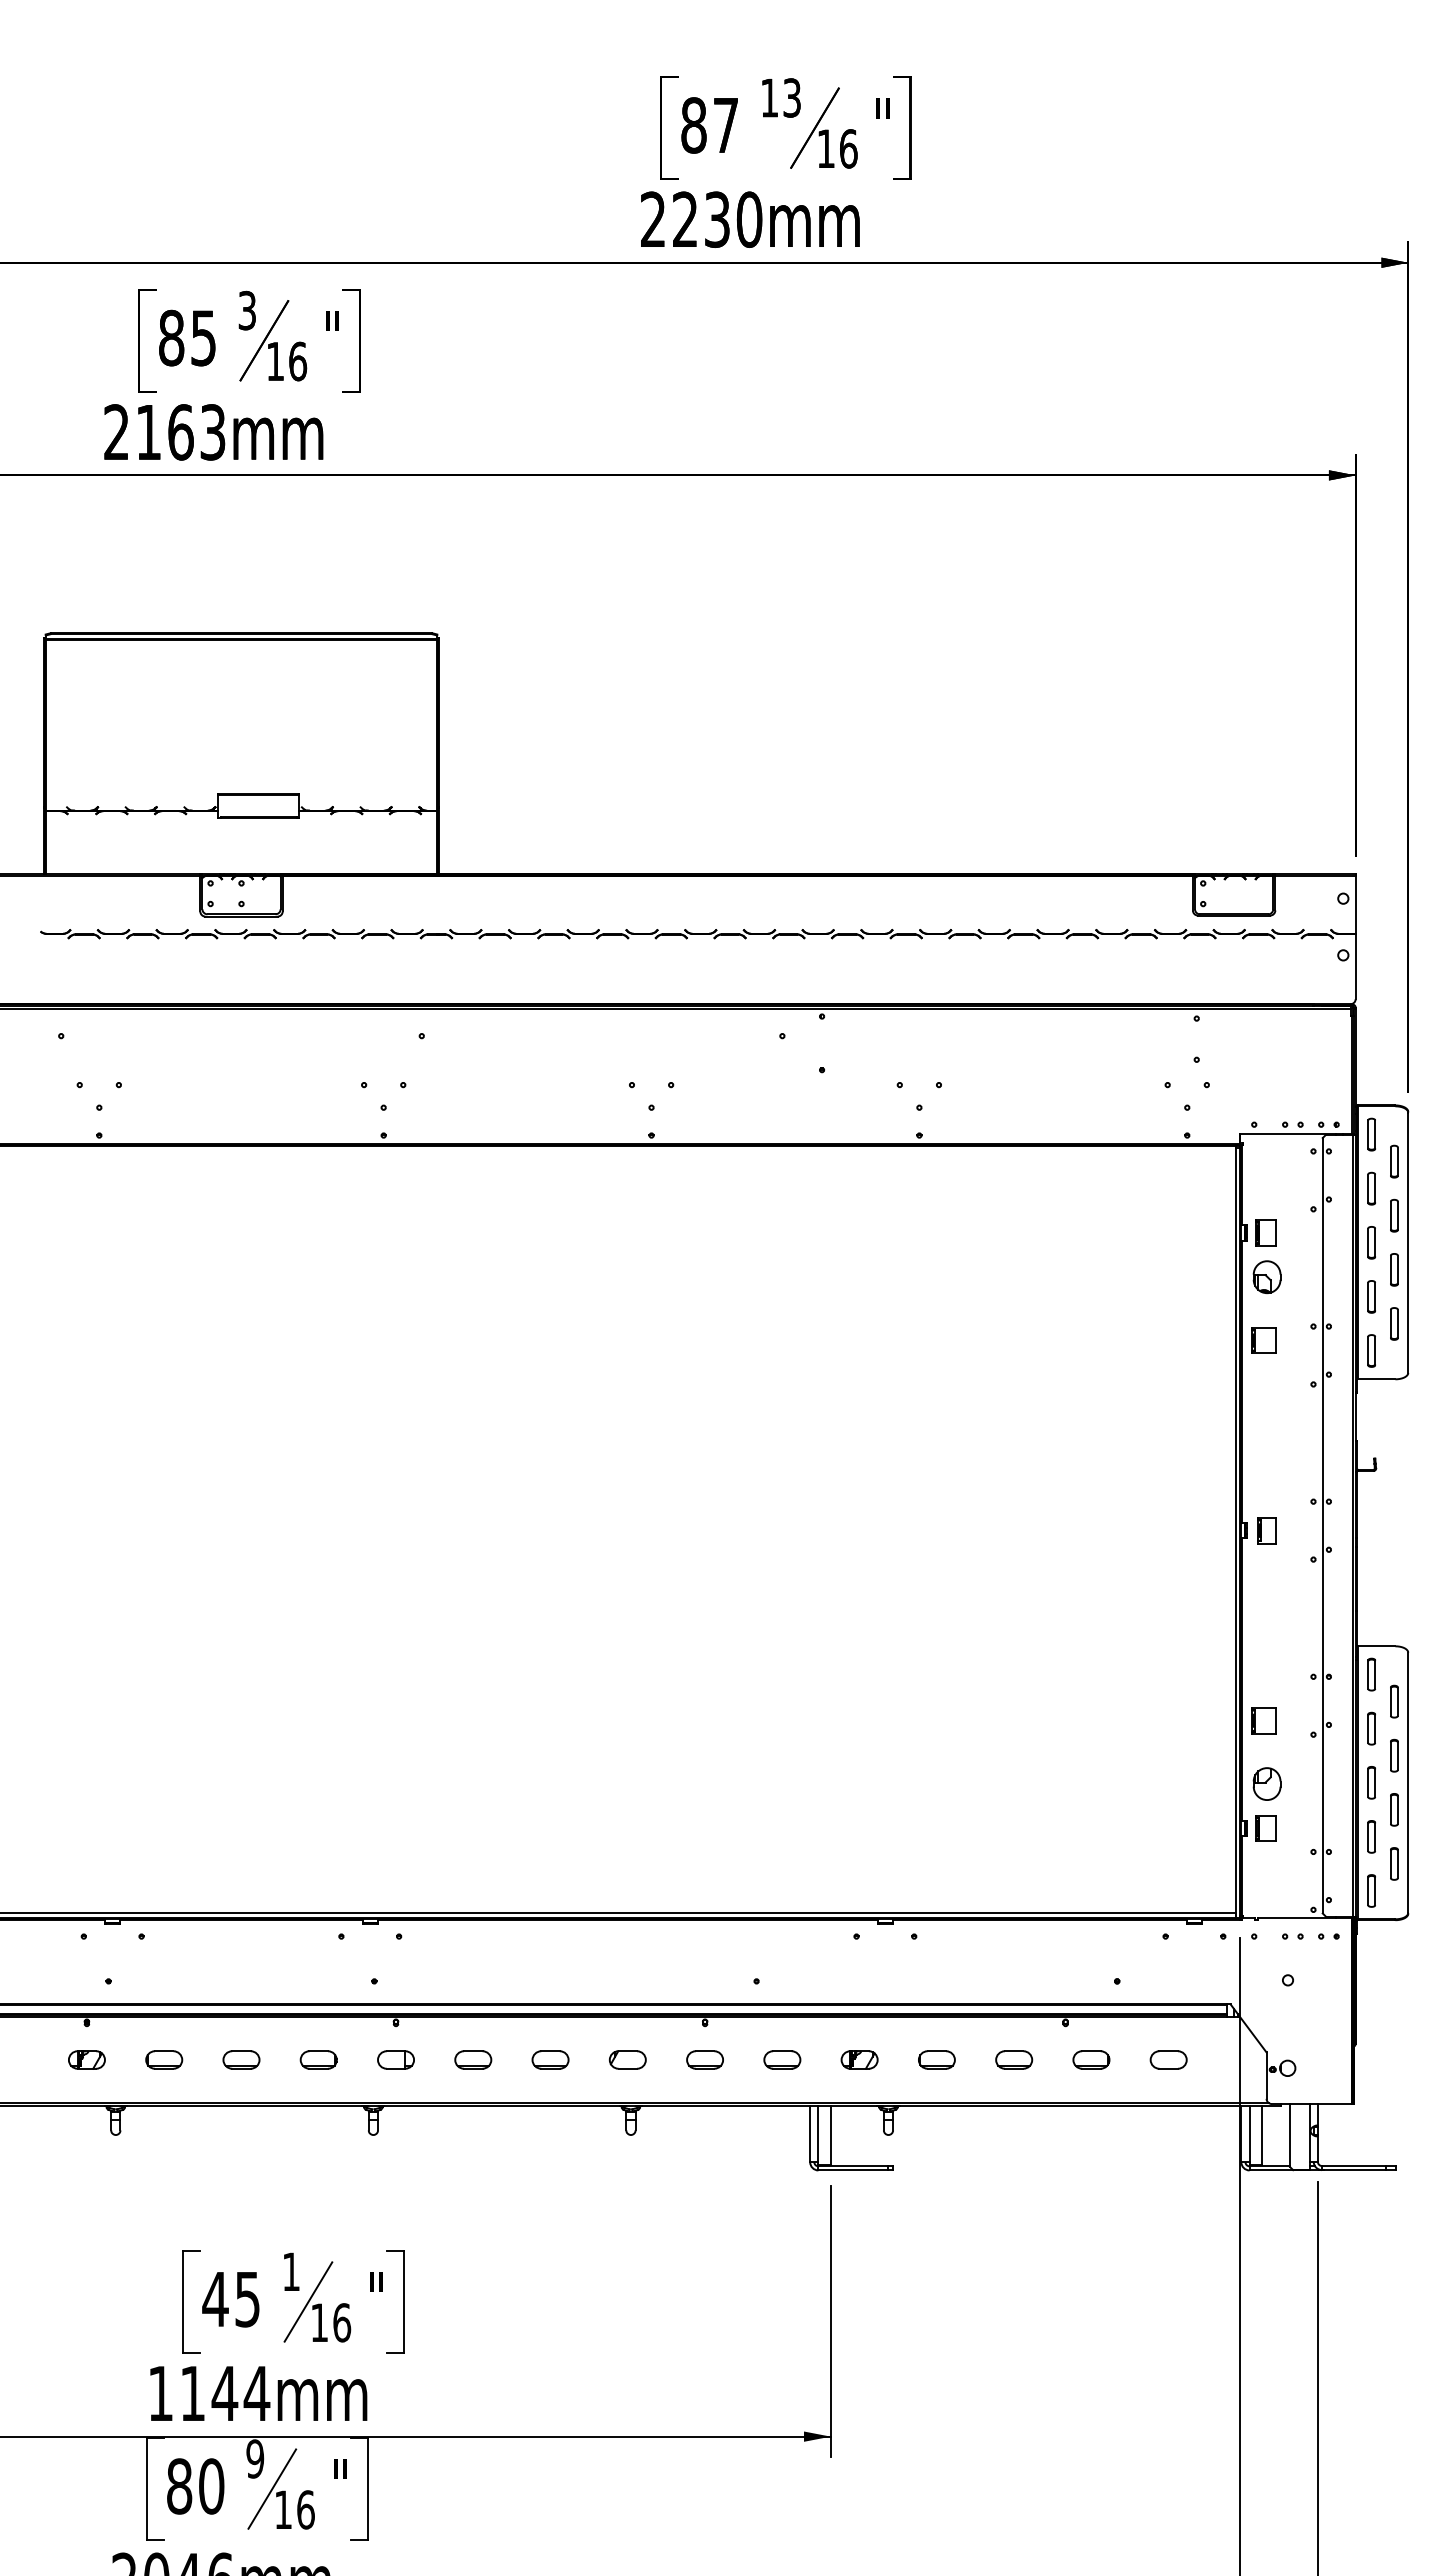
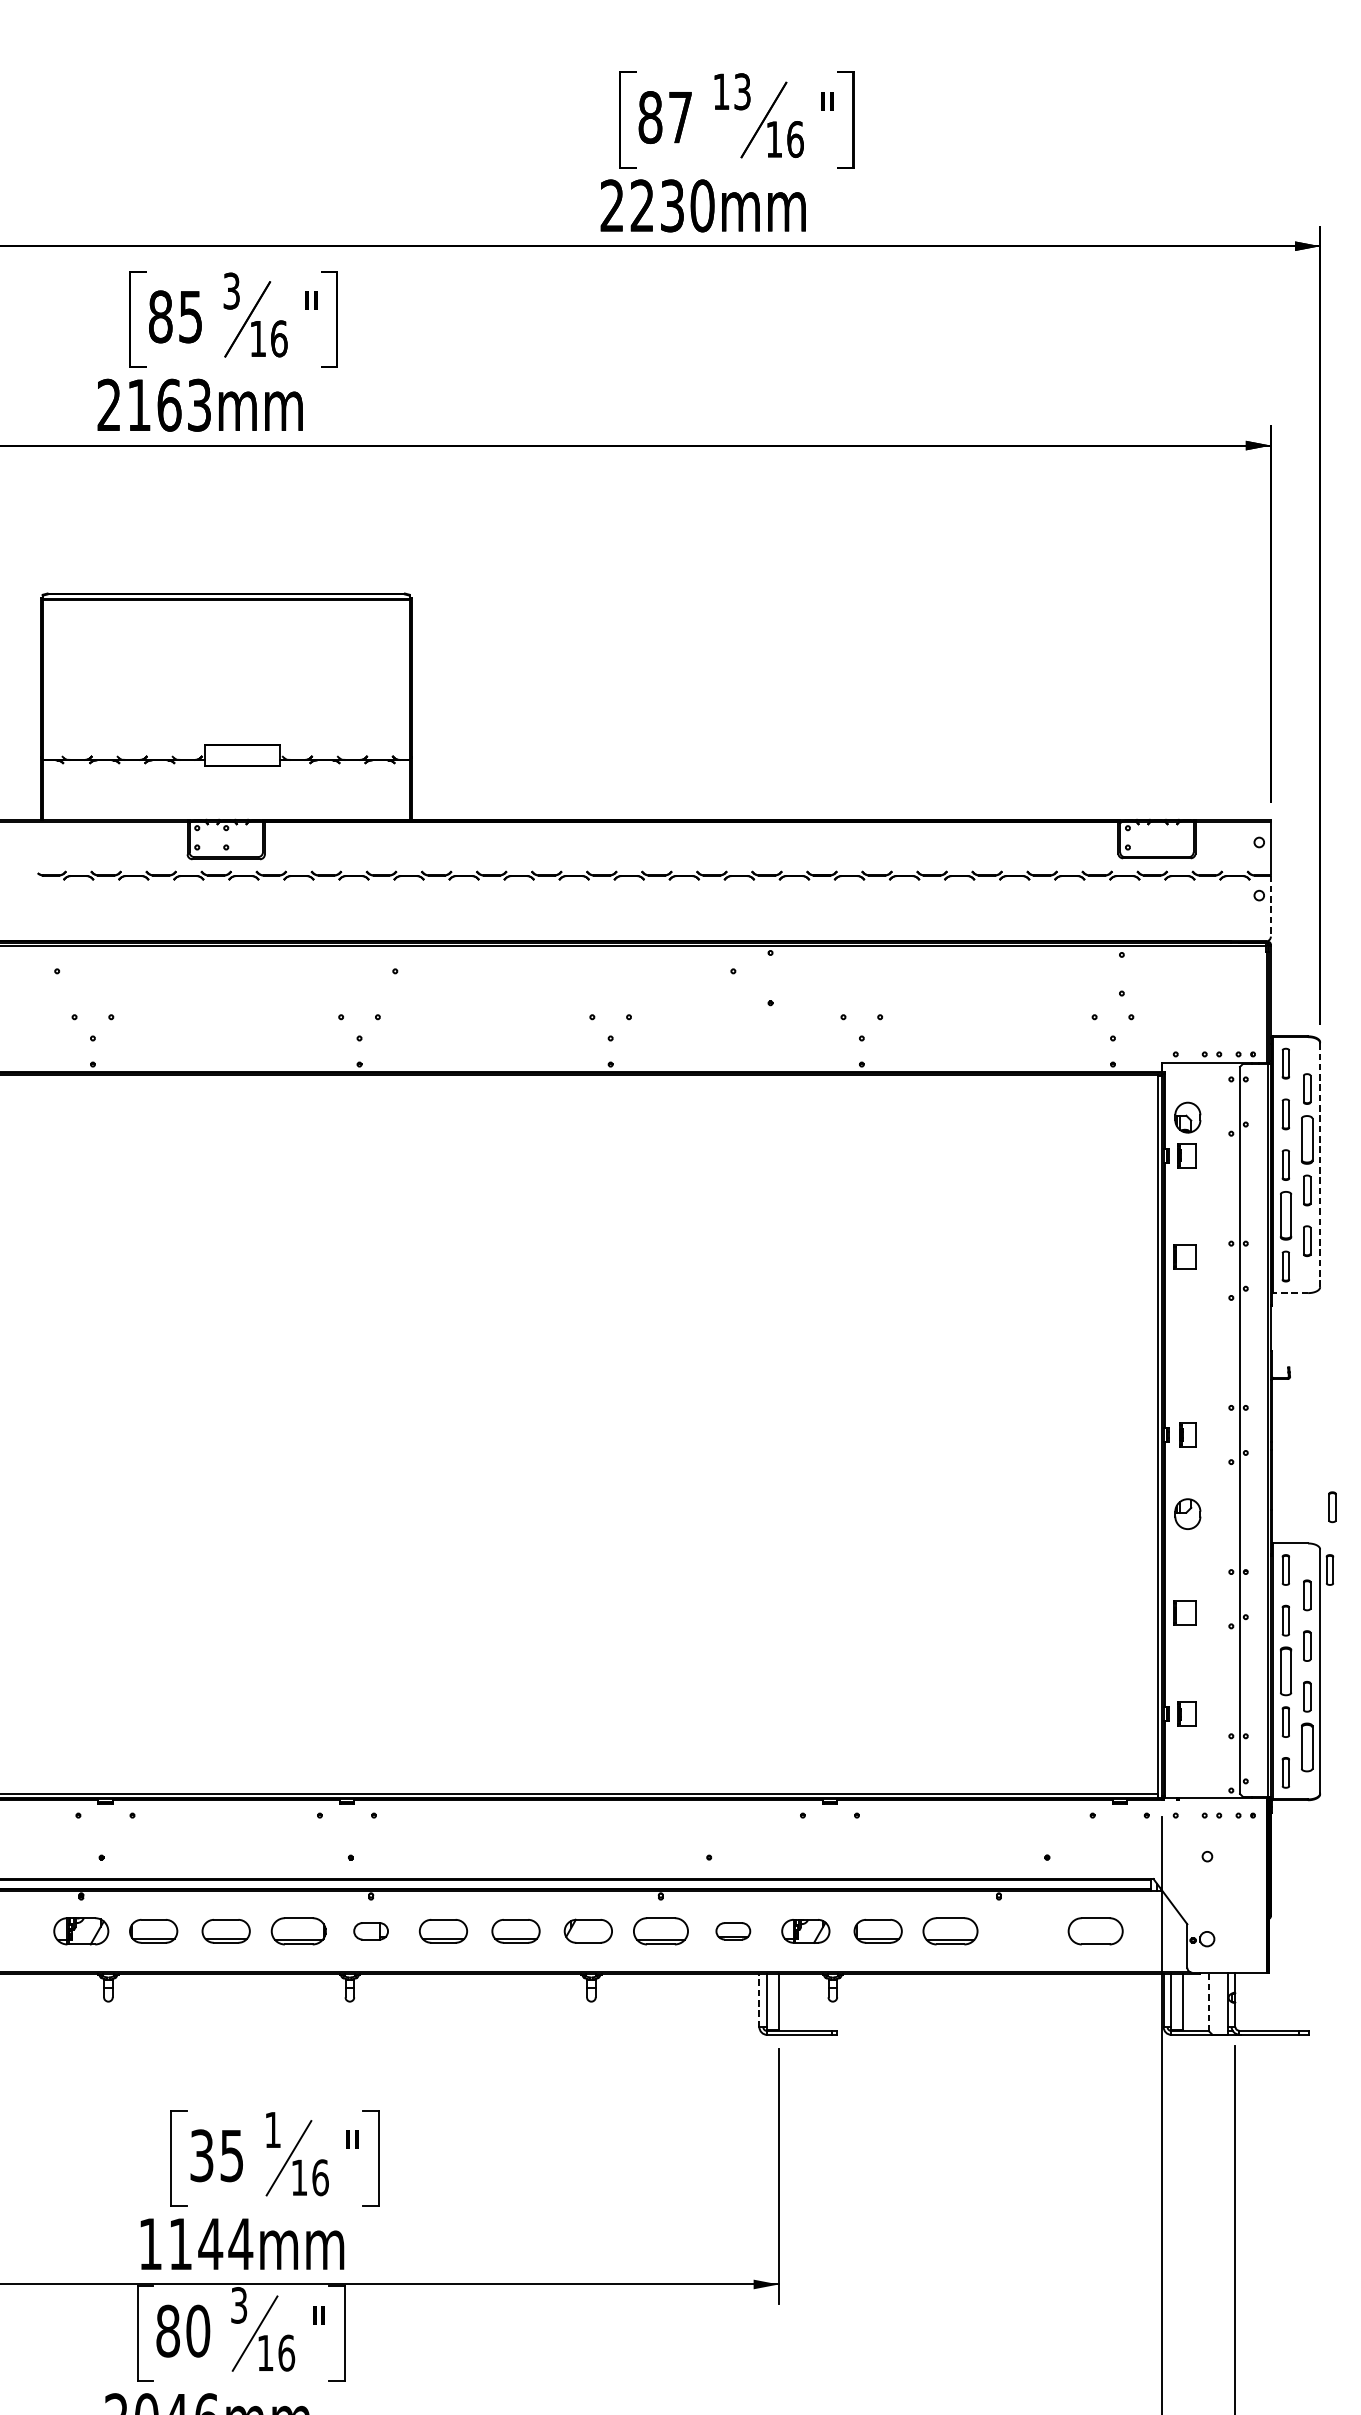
line: (1355, 966) -> (1270, 906), solid -> dashed
part: (1394, 1215) -> (1307, 1139), size x1.6
line: (1408, 1243) -> (1320, 1165), solid -> dashed
part: (1266, 1277) -> (1187, 1117), moved
part: (1371, 1296) -> (1285, 1215), size x1.6
line: (1376, 1379) -> (1290, 1293), solid -> dashed
part: (1421, 1607) -> (1332, 1507), added
part: (1418, 1674) -> (1329, 1569), added
part: (1371, 1782) -> (1285, 1671), size x1.6
part: (1266, 1783) -> (1187, 1513), moved
part: (1394, 1863) -> (1307, 1747), size x1.6
part: (86, 2059) -> (80, 1930), size x1.6
part: (164, 2059) -> (154, 1930), size x1.4
part: (241, 2059) -> (226, 1930), size x1.4
part: (318, 2059) -> (298, 1930), size x1.6
part: (473, 2059) -> (443, 1930), size x1.4
part: (550, 2059) -> (515, 1930), size x1.4
part: (627, 2059) -> (588, 1930), size x1.4
part: (704, 2059) -> (660, 1930), size x1.6
part: (859, 2059) -> (805, 1930), size x1.4
part: (936, 2059) -> (877, 1930), size x1.4
part: (1014, 2059) -> (950, 1930), size x1.6
part: (1091, 2059) -> (1023, 1930), removed
part: (1168, 2059) -> (1095, 1930), size x1.6
line: (810, 2133) -> (759, 2000), solid -> dashed
line: (1290, 2135) -> (1209, 2002), solid -> dashed
text: (215, 2299) -> (201, 2155), 45 -> 35
text: (255, 2458) -> (239, 2304), 9 -> 3

